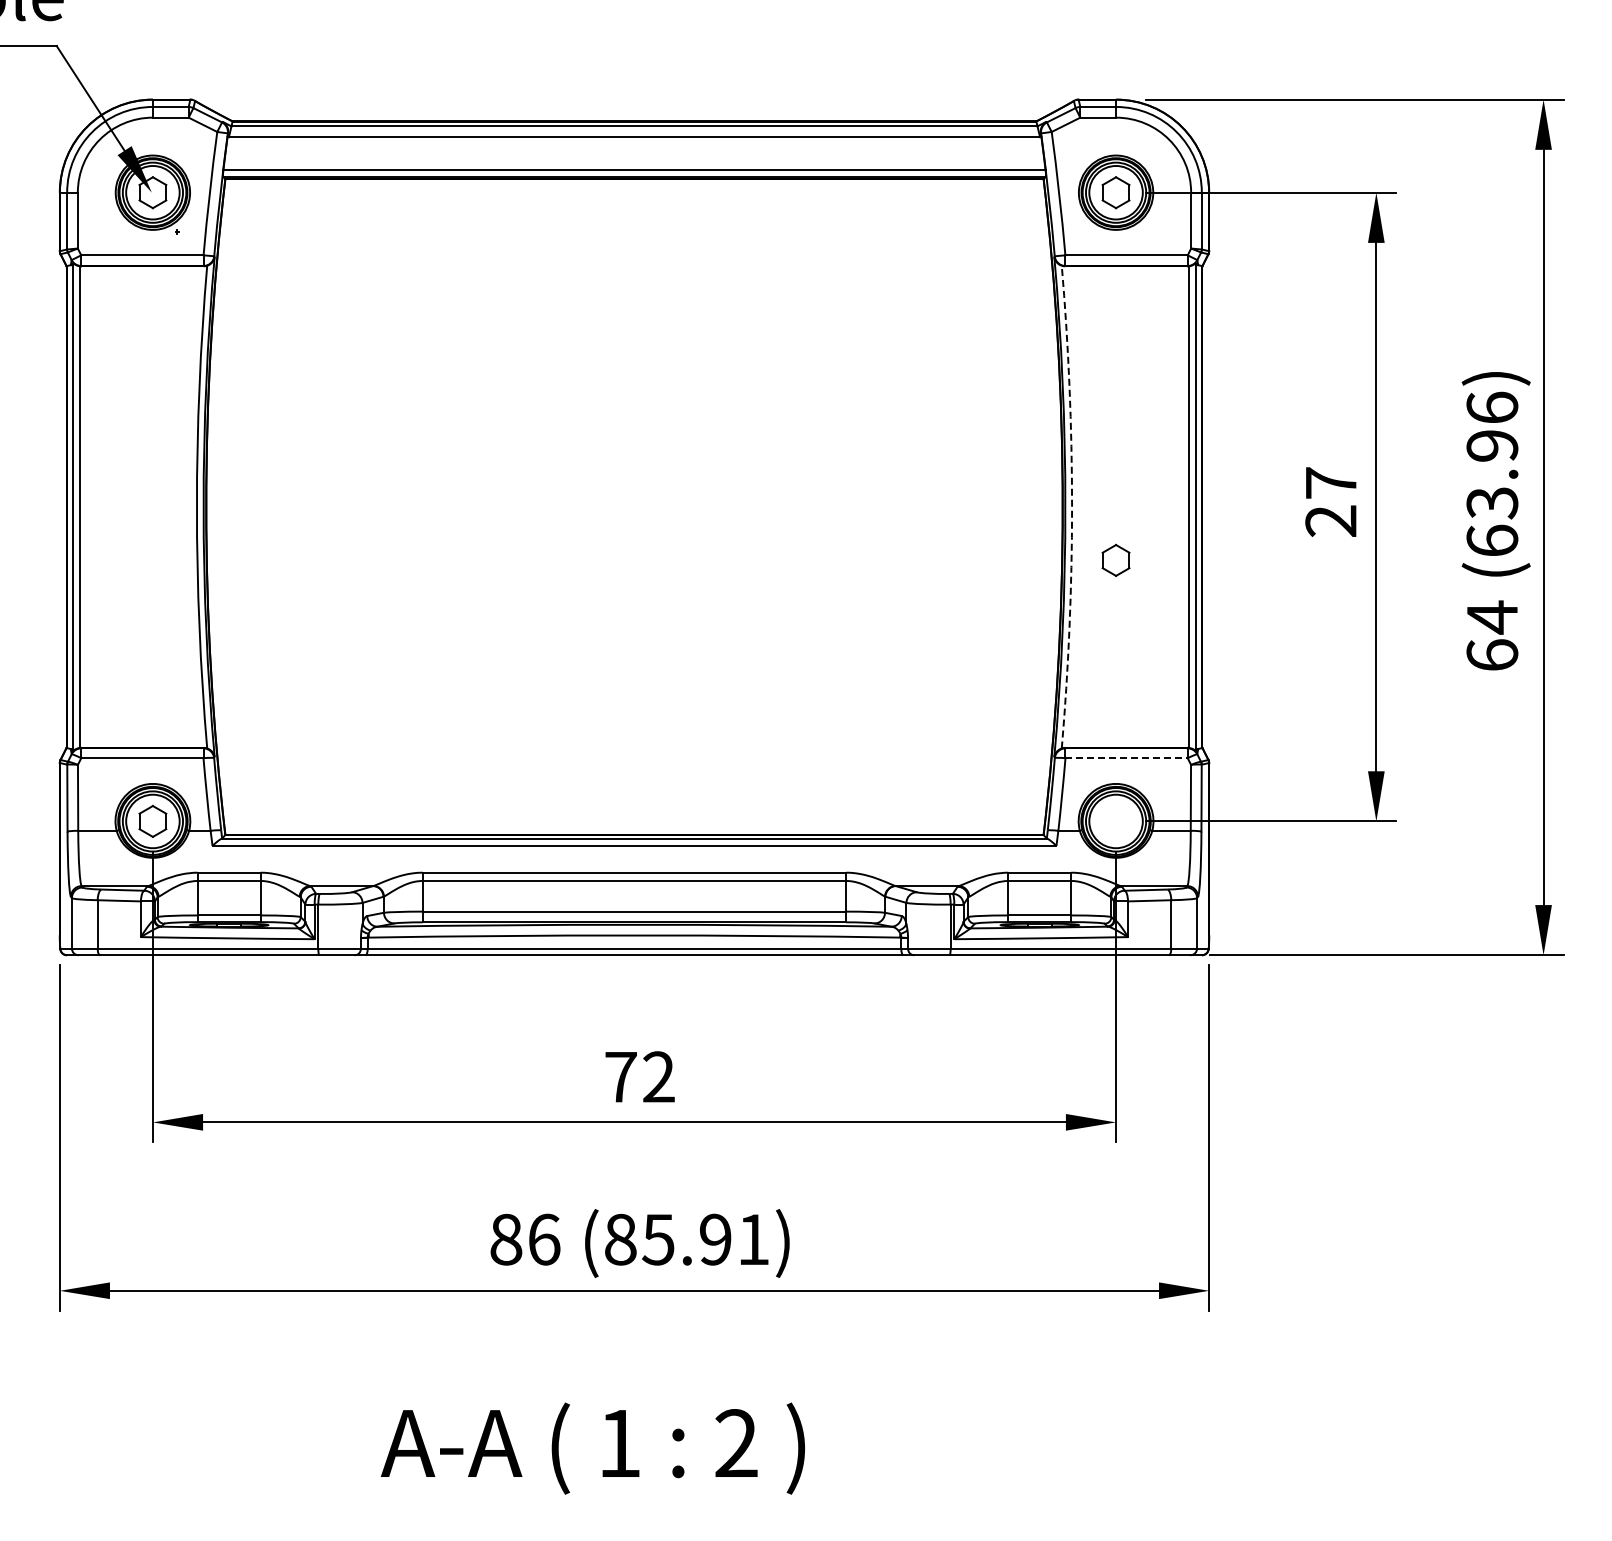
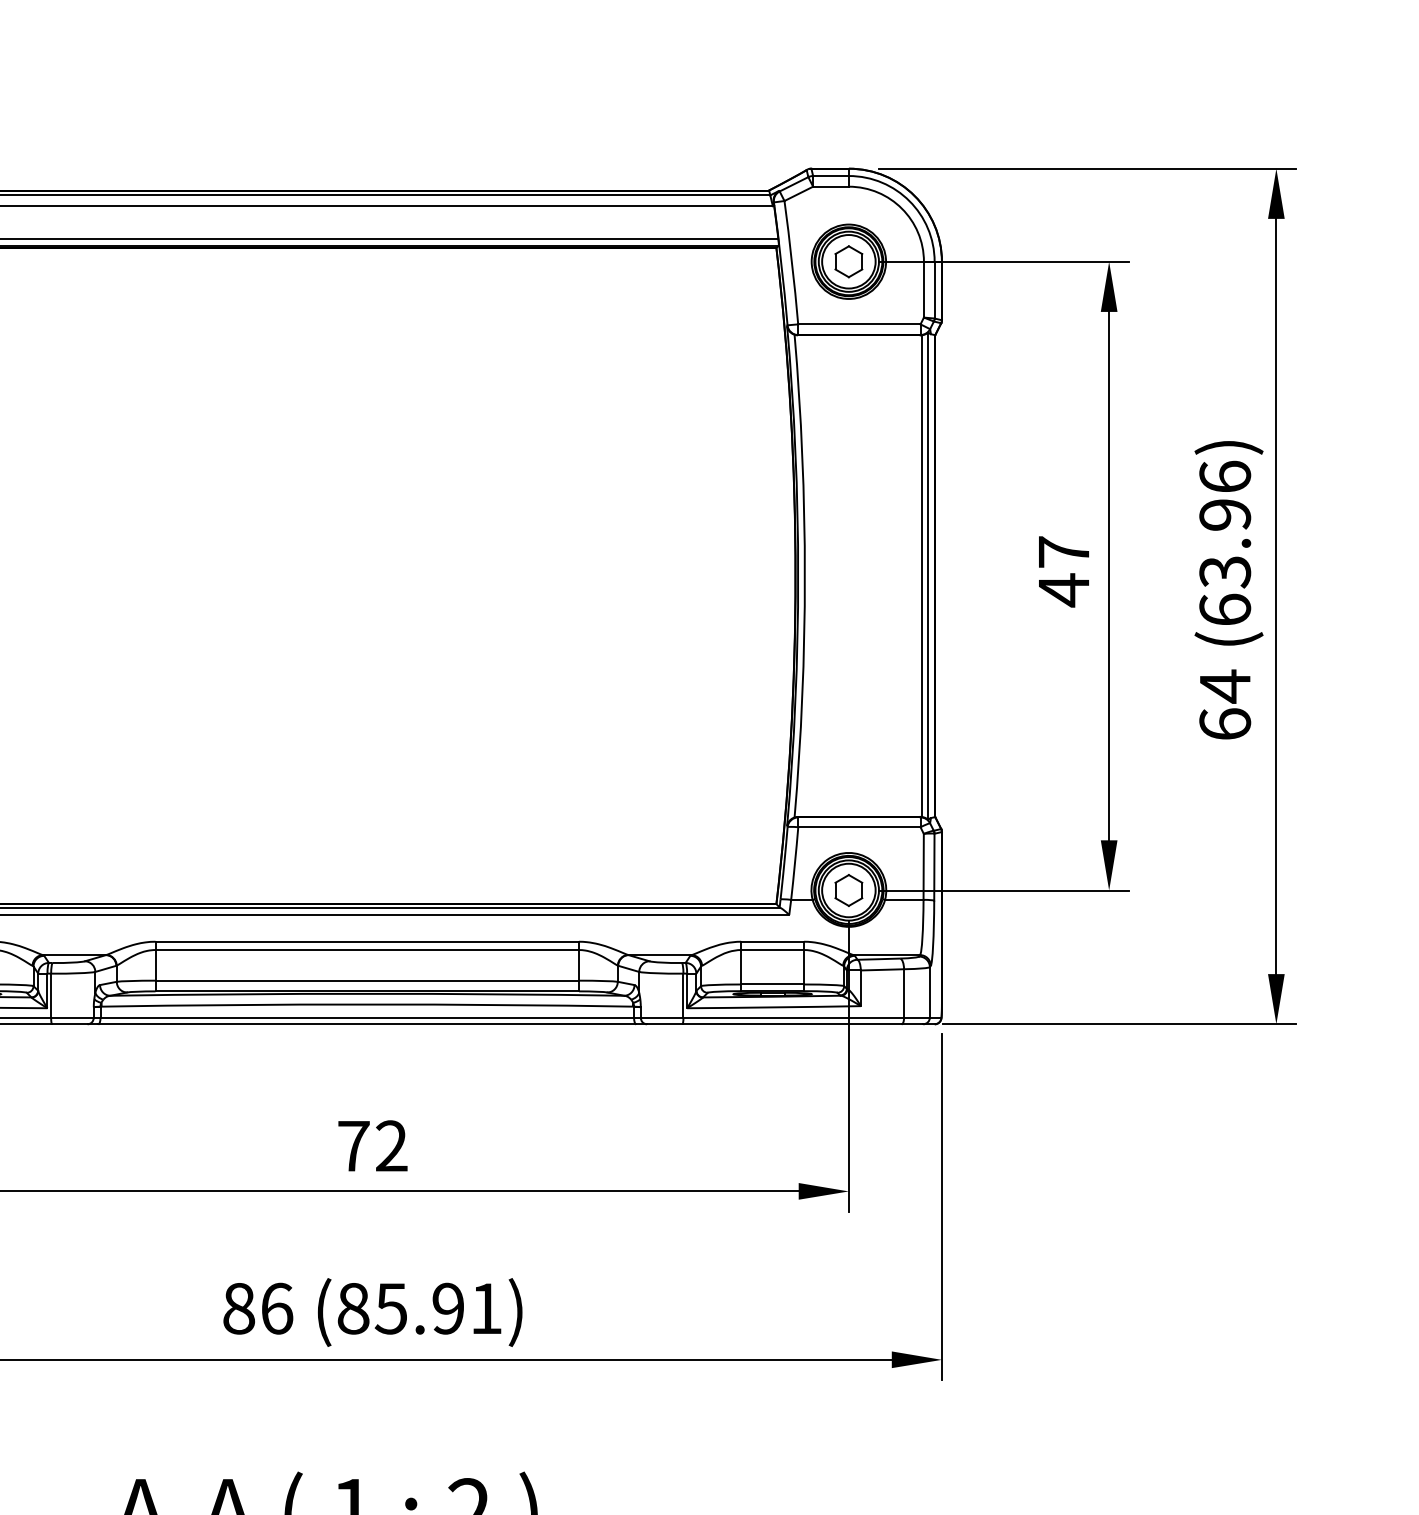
arc: (1072, 507) -> (805, 576), dashed -> solid
text: (1330, 521) -> (1063, 590), 27 -> 47
part: (1115, 560) -> (848, 890), moved
line: (1127, 758) -> (860, 827), dashed -> solid

